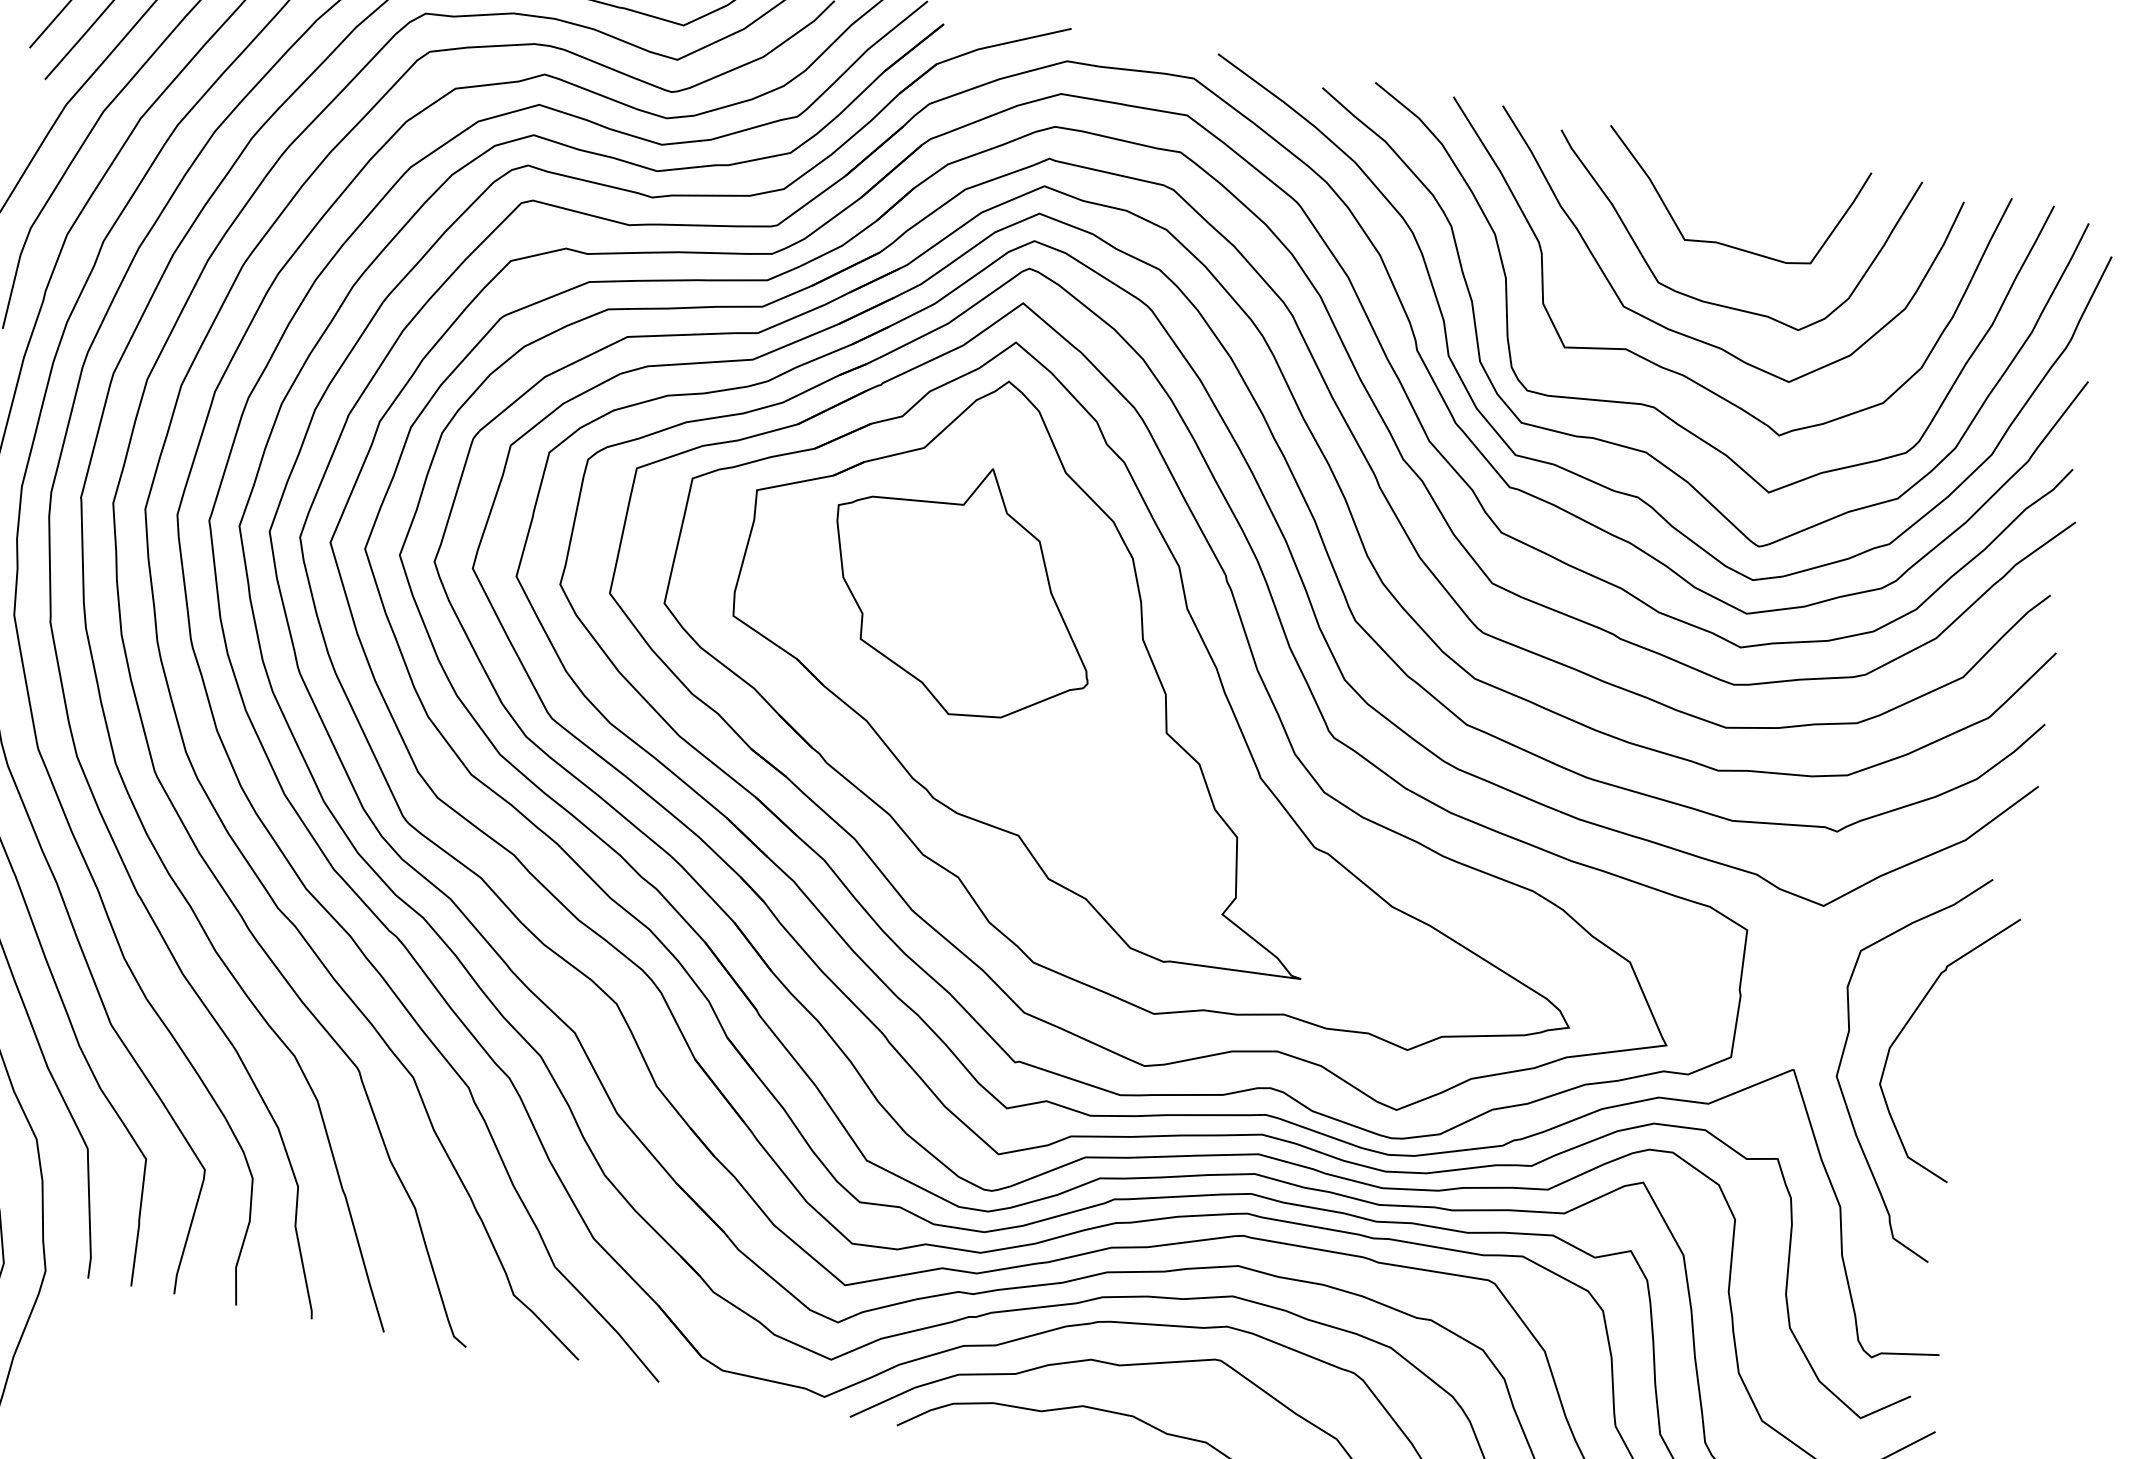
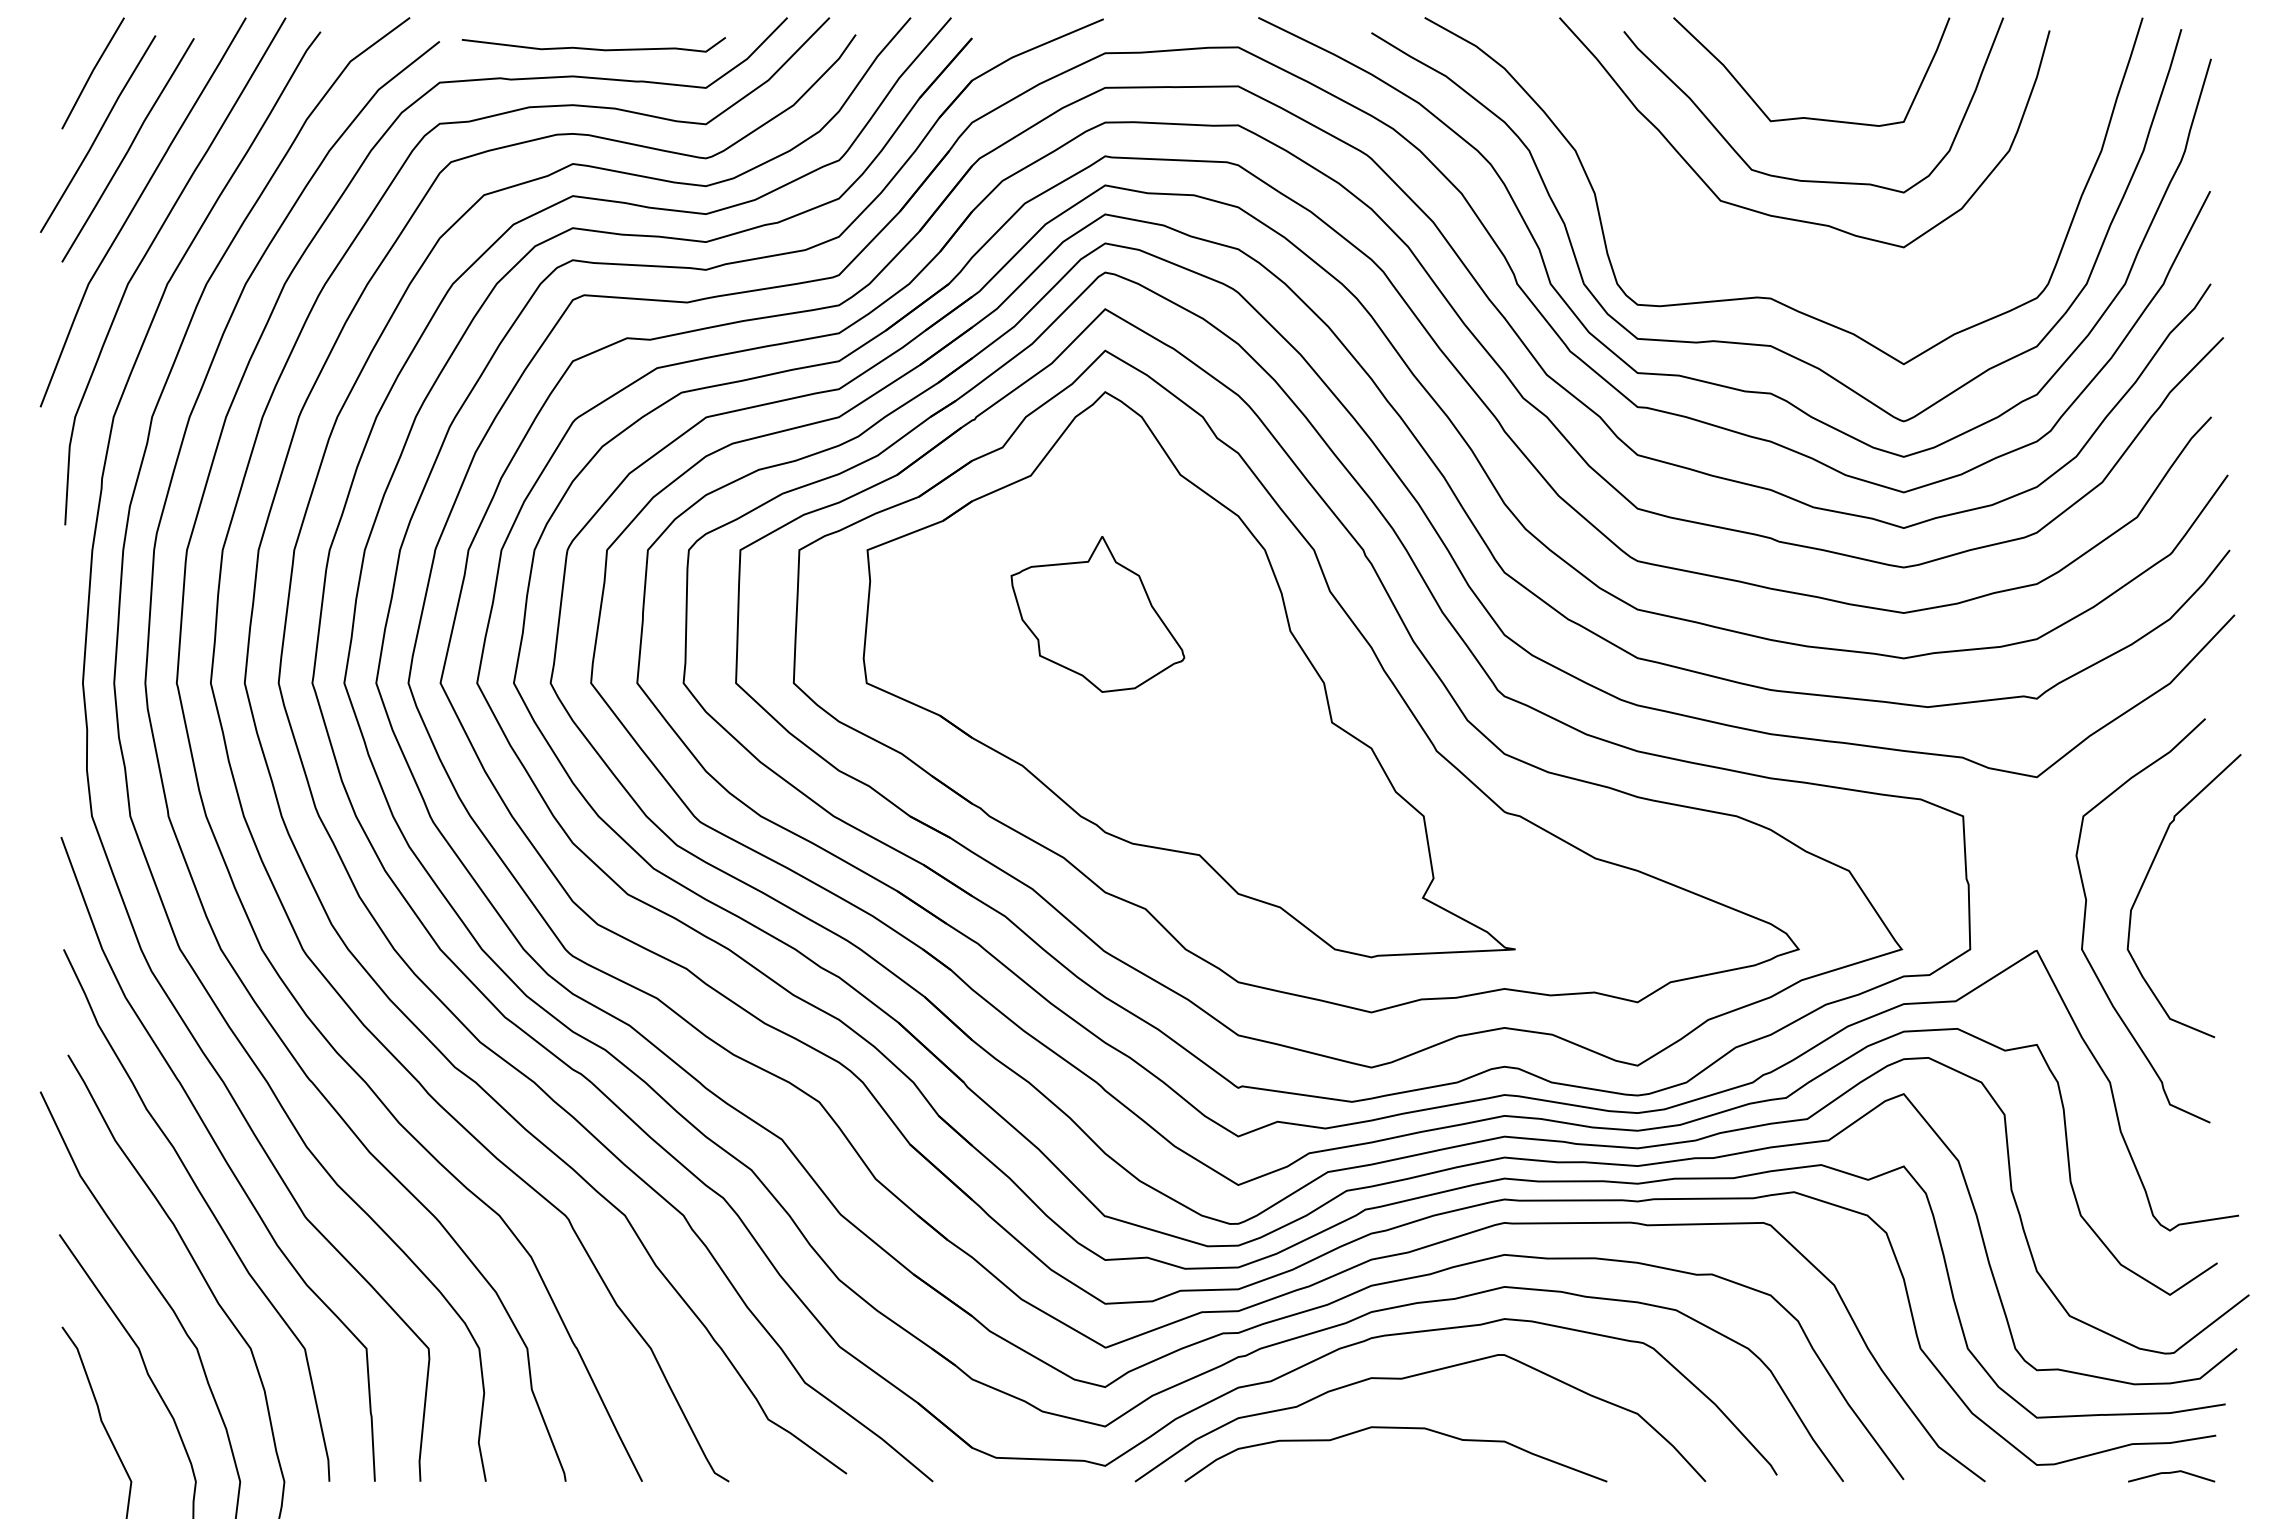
curve: (1676, 371) -> (1786, 257), removed
part: (963, 590) -> (1097, 614), size x0.6

